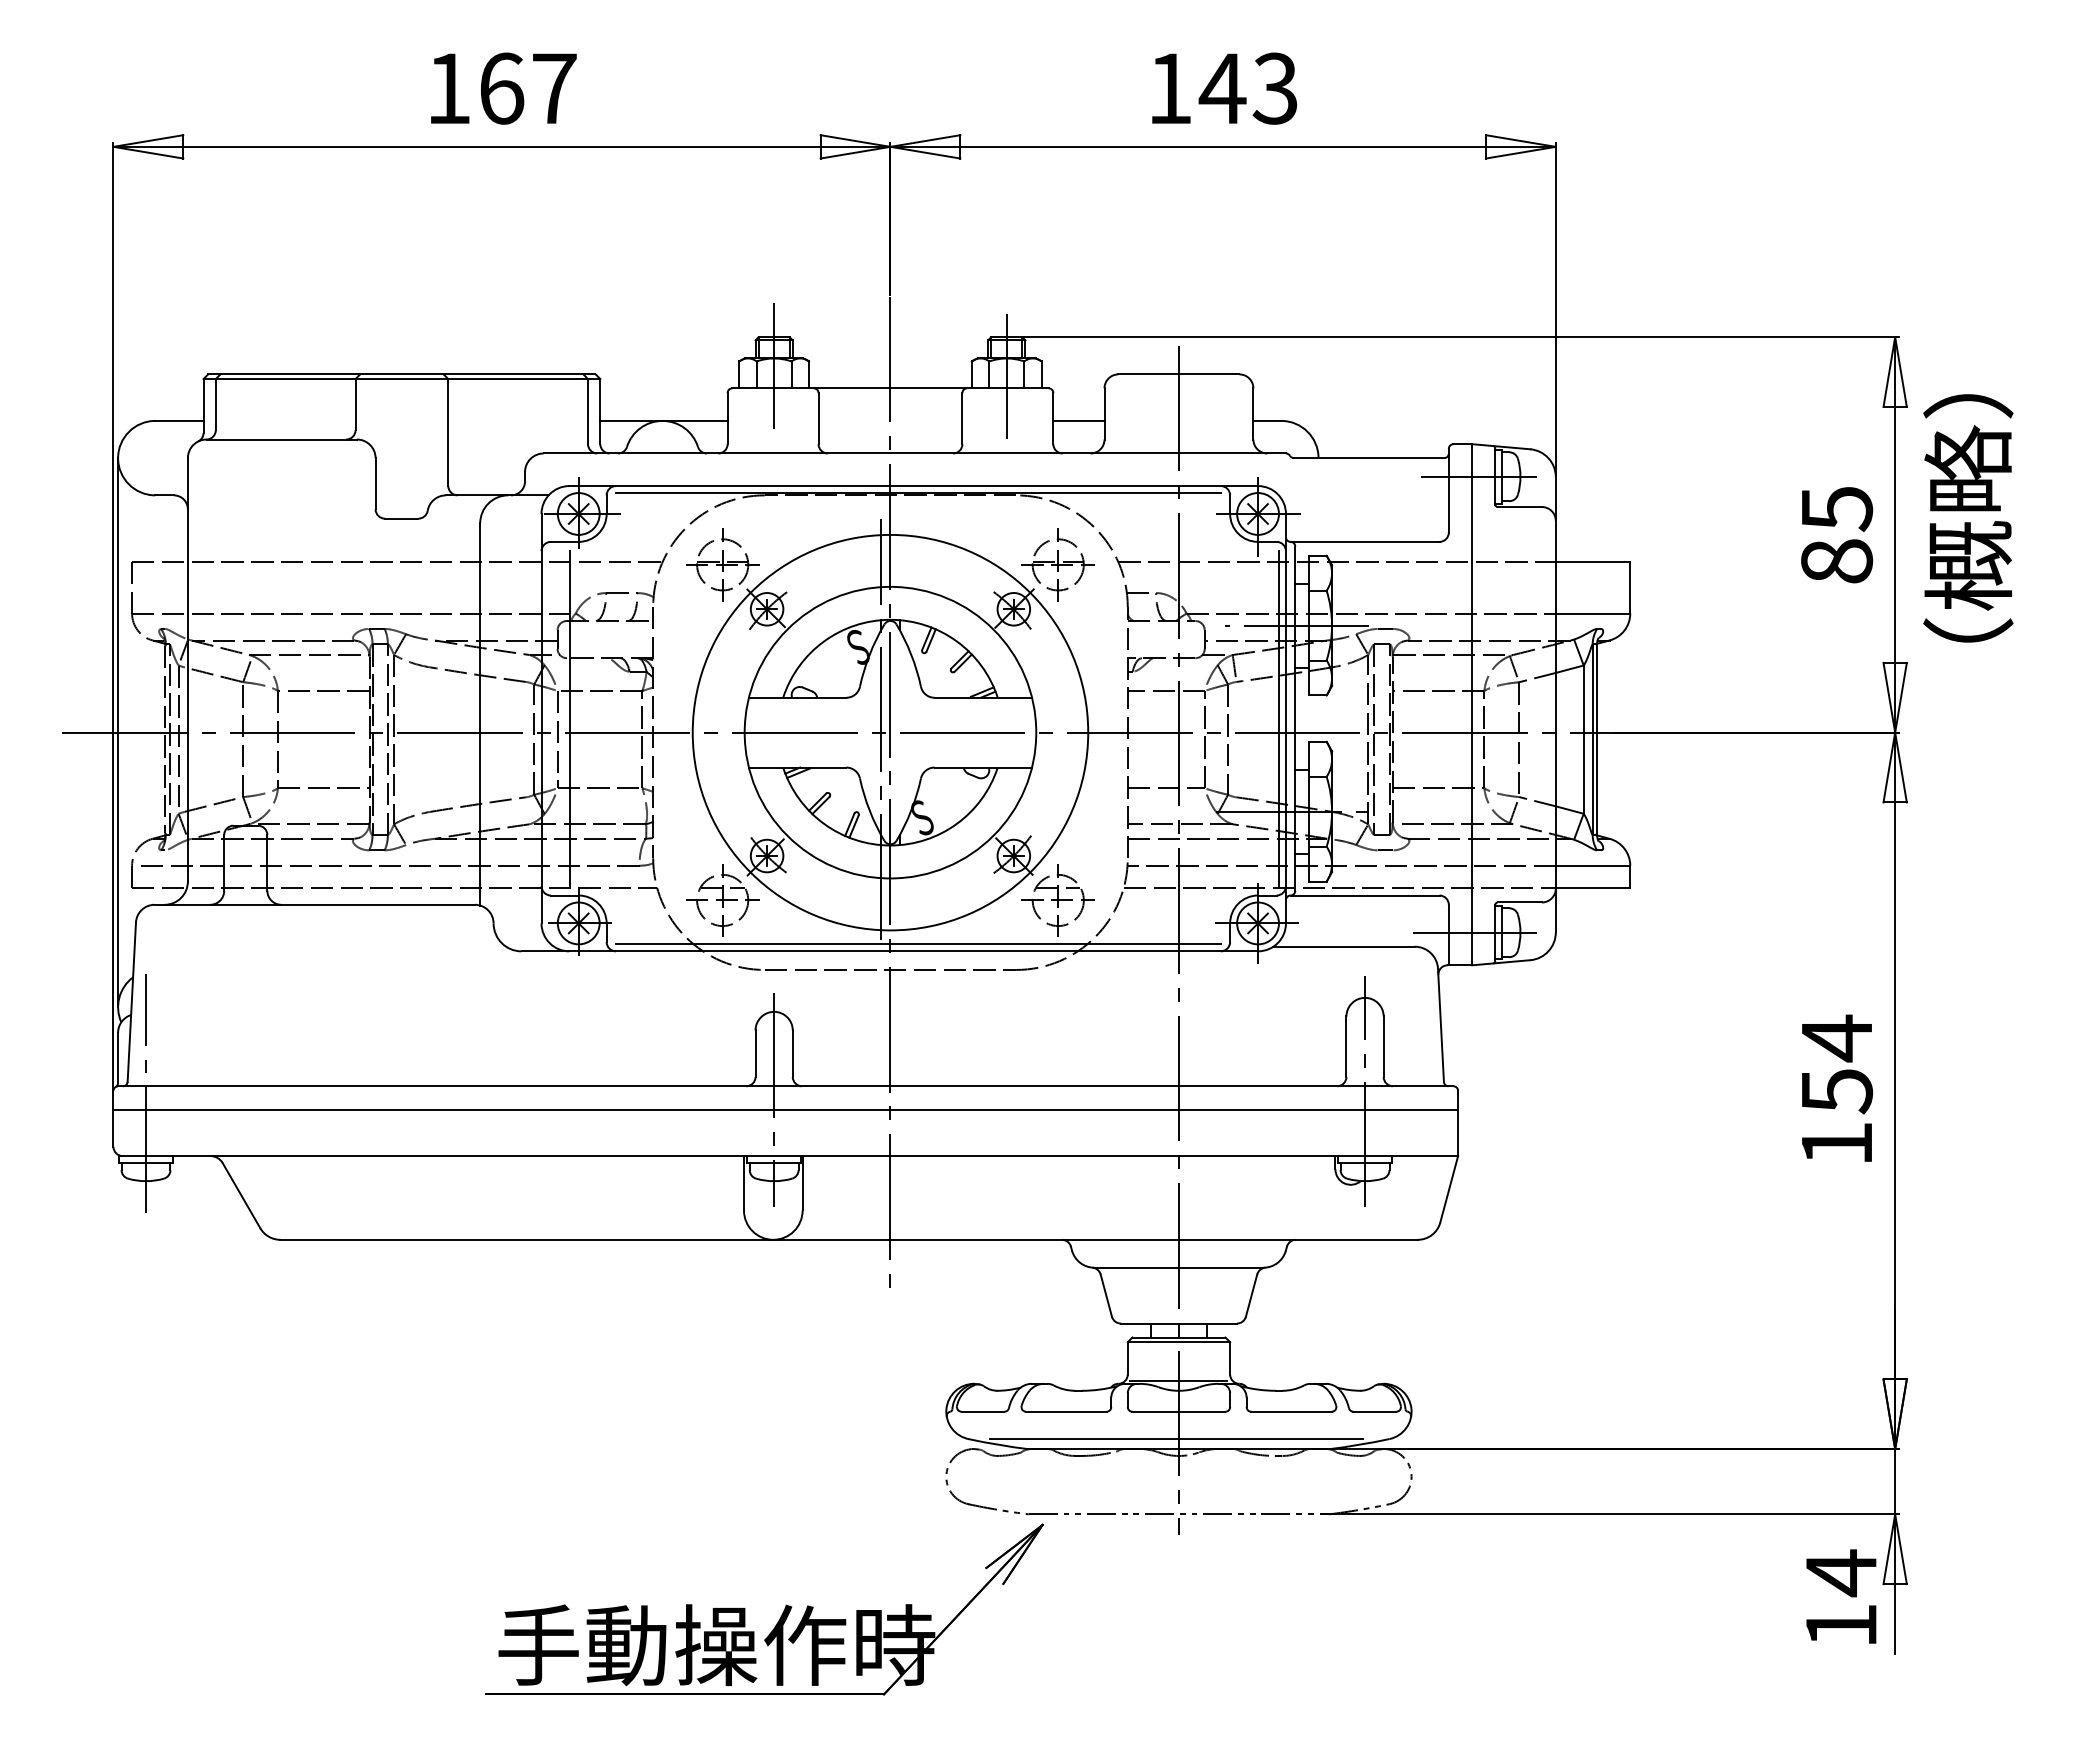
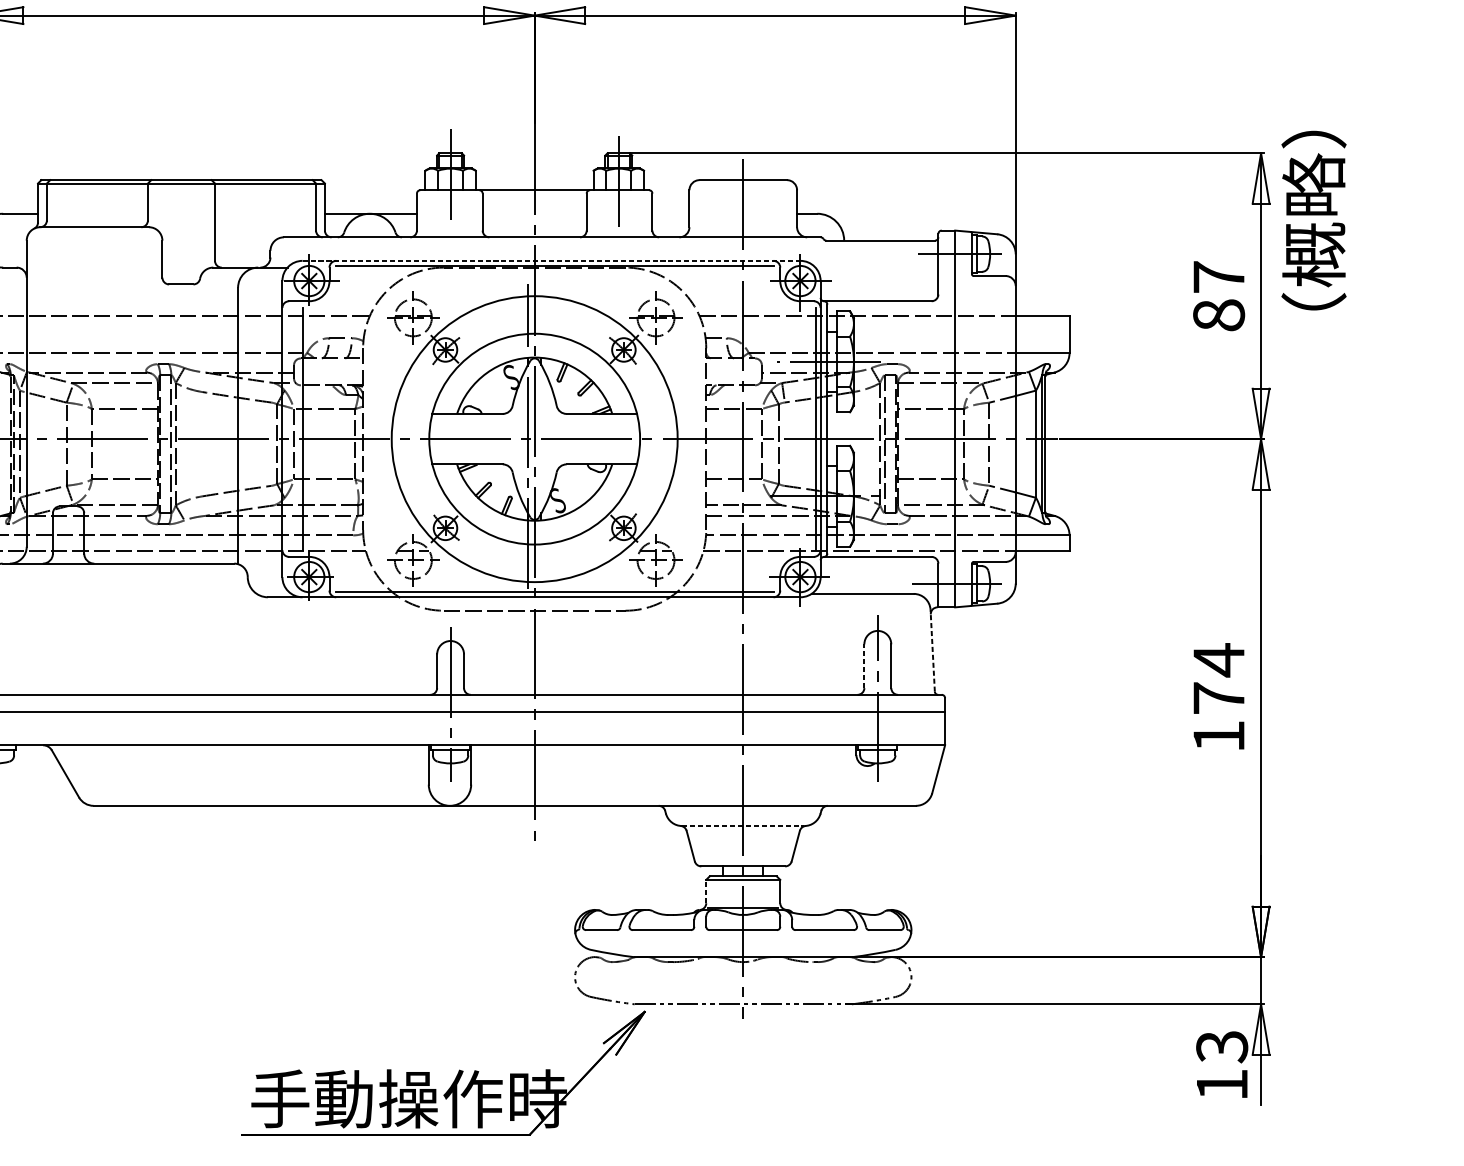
line: (1078, 420) -> (670, 213), removed
line: (914, 486) -> (552, 261), solid -> dashed
text: (1837, 509) -> (1219, 277), 85 -> 87
text: (1968, 518) -> (1314, 220), moved
line: (1440, 1025) -> (932, 650), solid -> dashed
line: (1346, 1046) -> (864, 666), solid -> dashed
text: (1837, 1091) -> (1219, 698), 154 -> 174
line: (1178, 1267) -> (742, 825), solid -> dashed
line: (1127, 1357) -> (706, 890), solid -> dashed
line: (1175, 1439) -> (740, 950), removed
text: (1841, 1573) -> (1222, 1047), 14 -> 13

